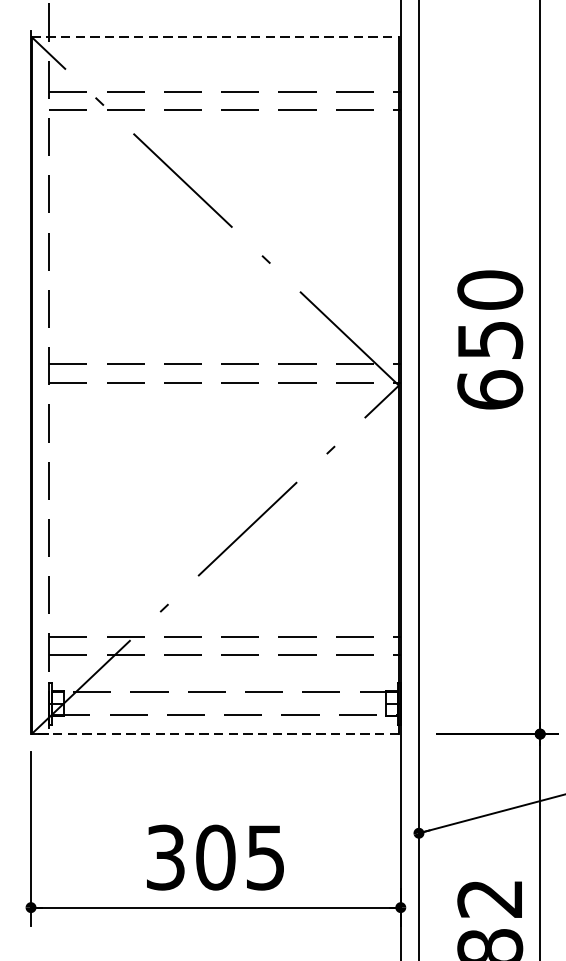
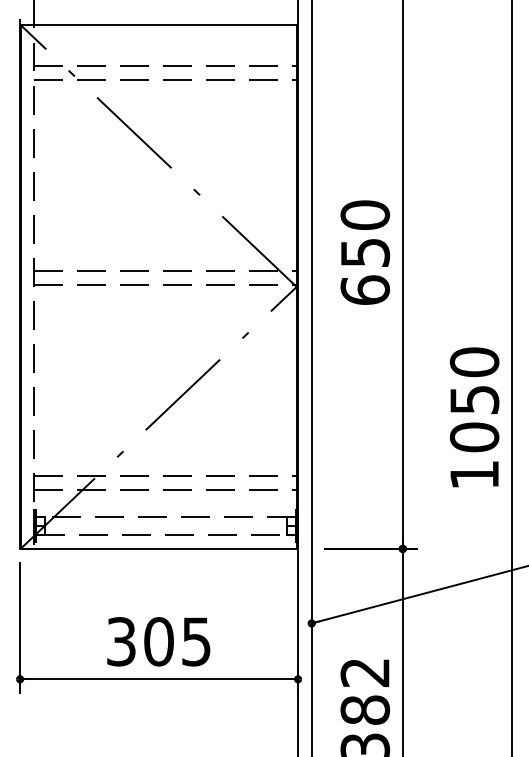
line: (216, 36) -> (159, 24), dashed -> solid
line: (215, 733) -> (158, 548), dashed -> solid

